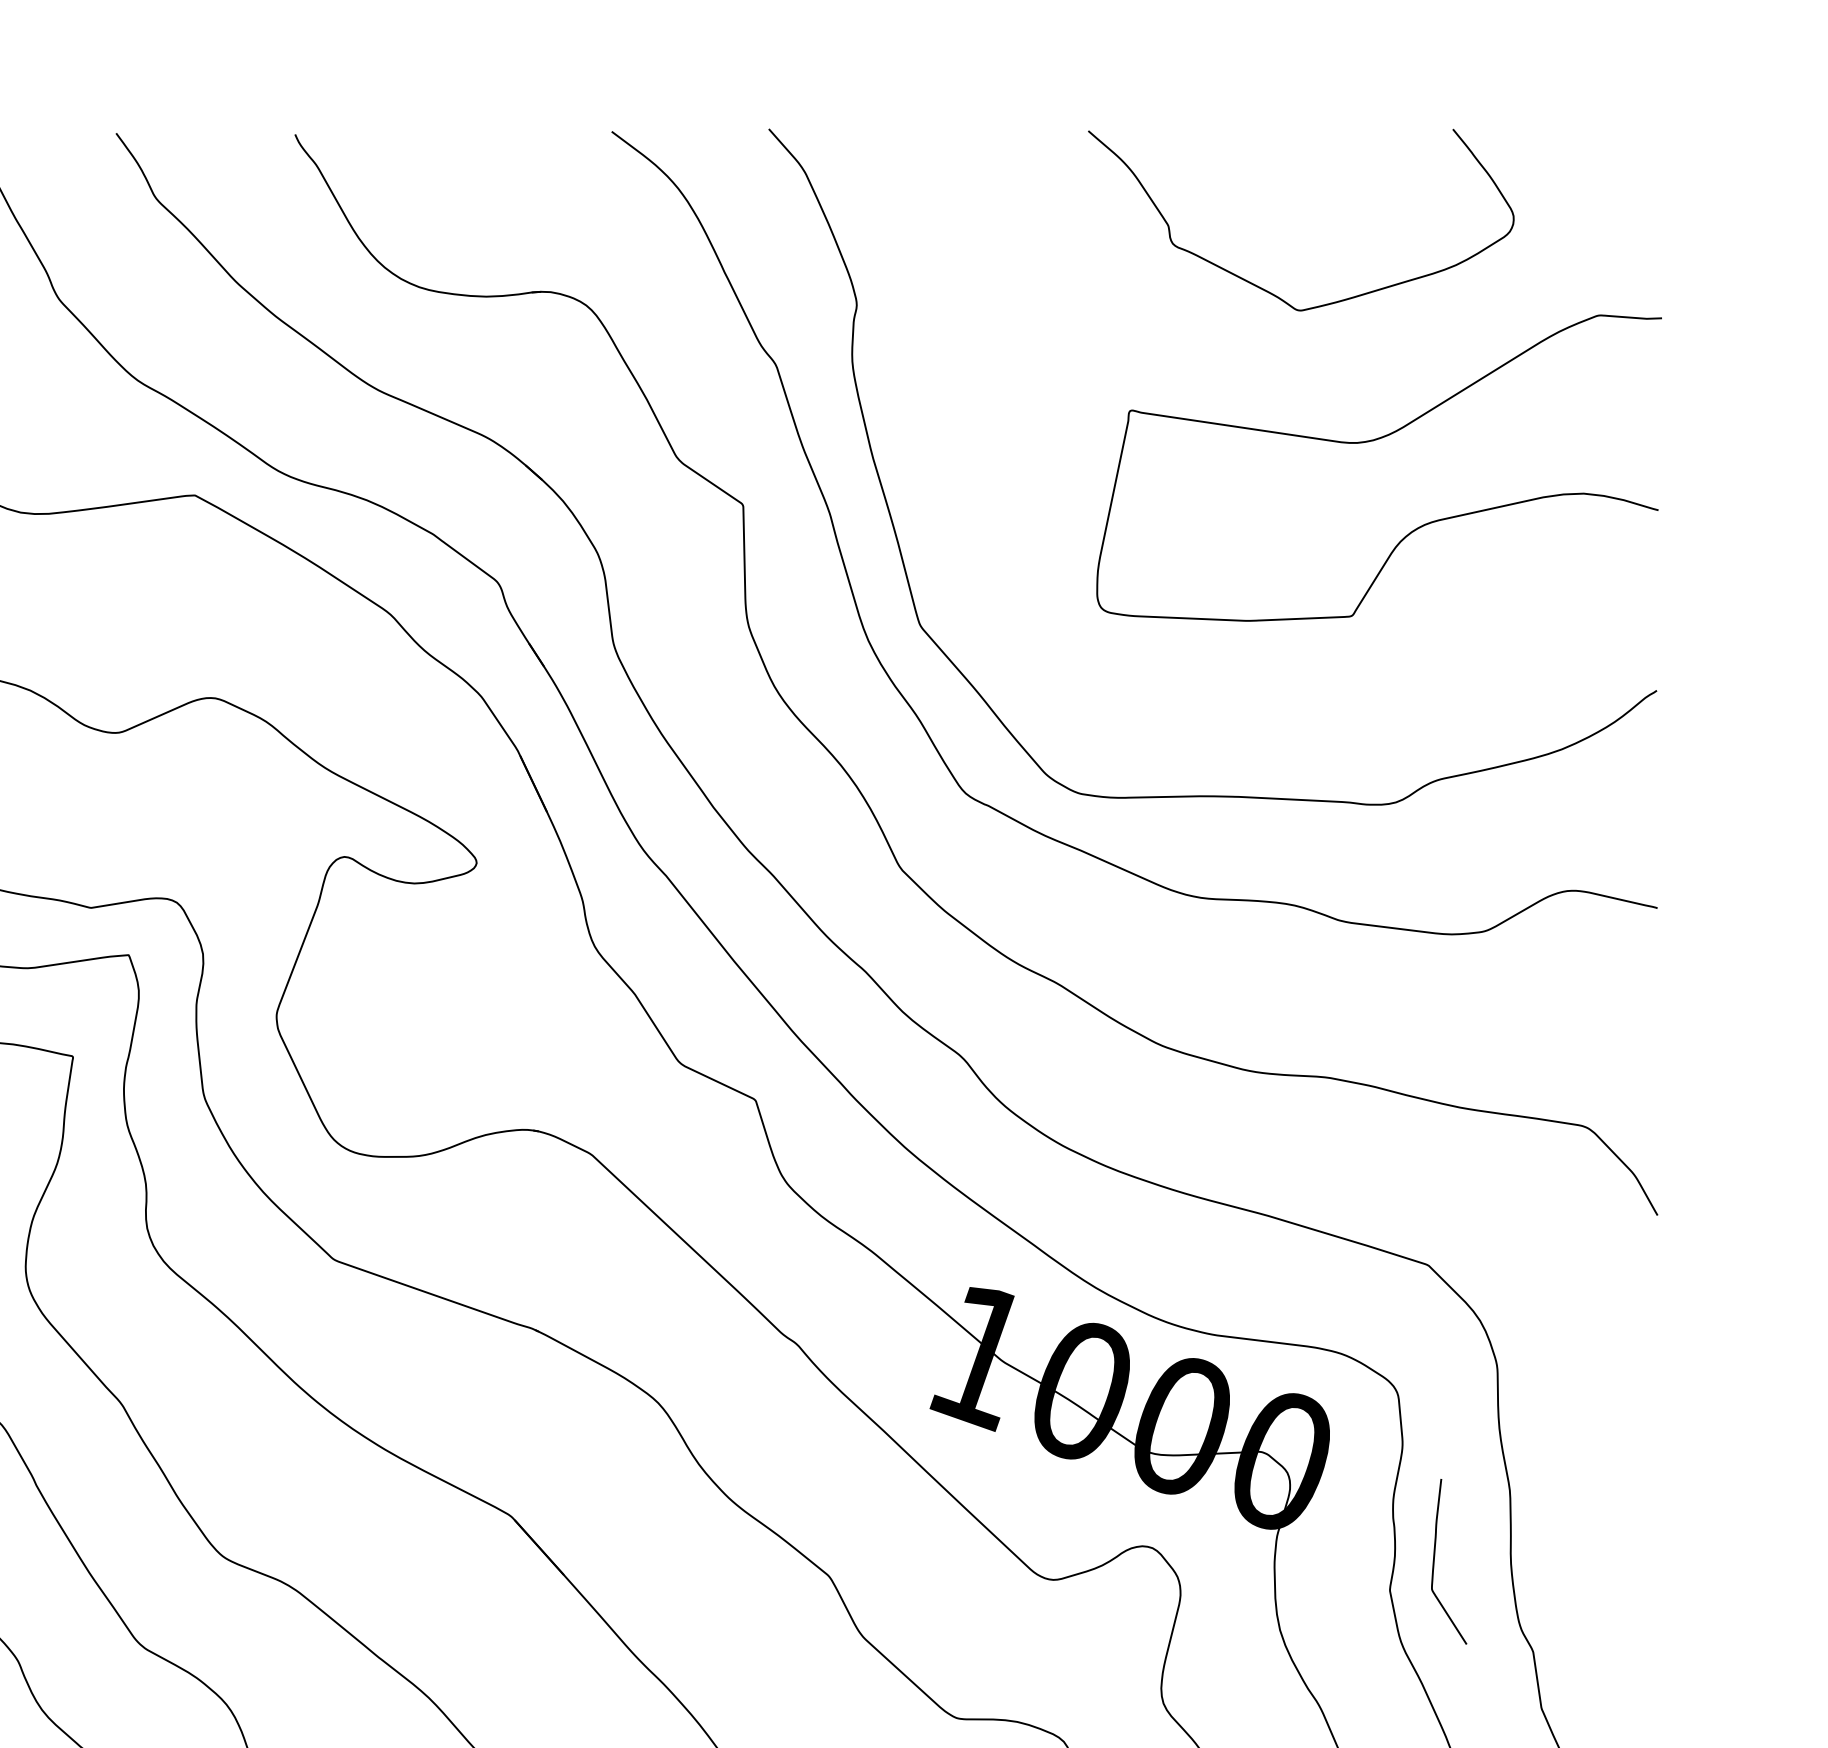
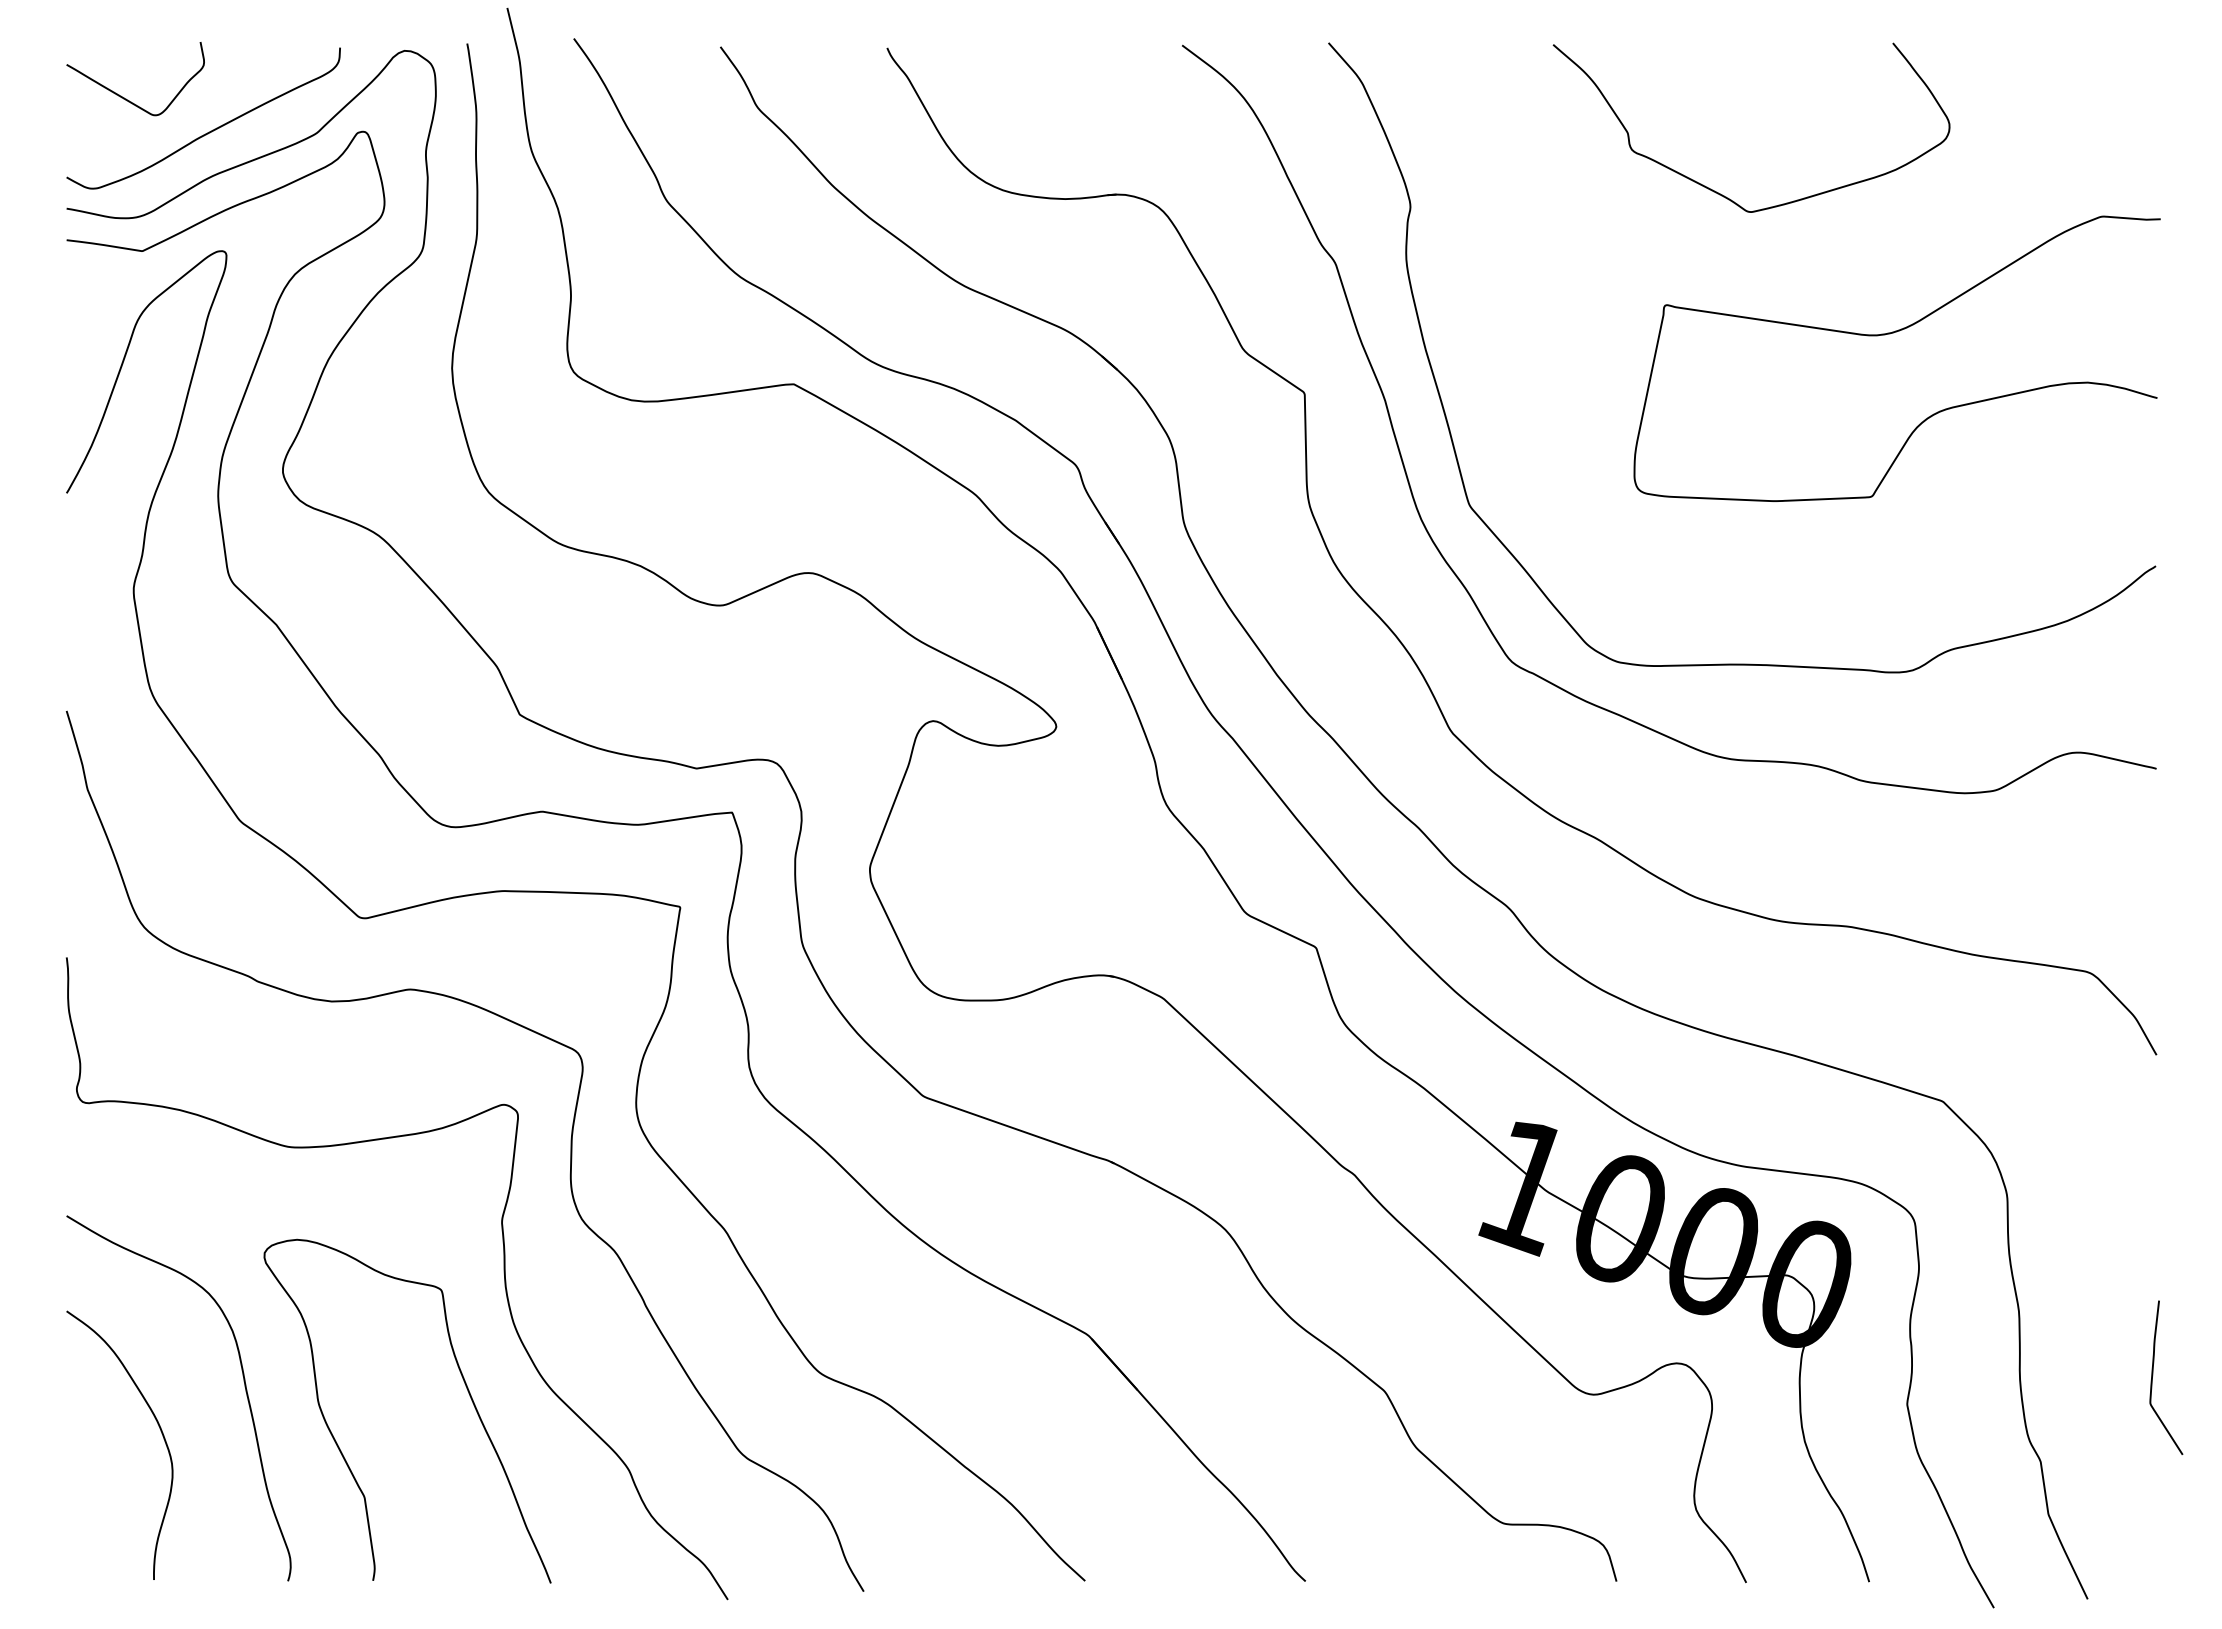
curve: (1265, 289) -> (1718, 192), moved
curve: (1435, 1559) -> (2153, 1375), moved

